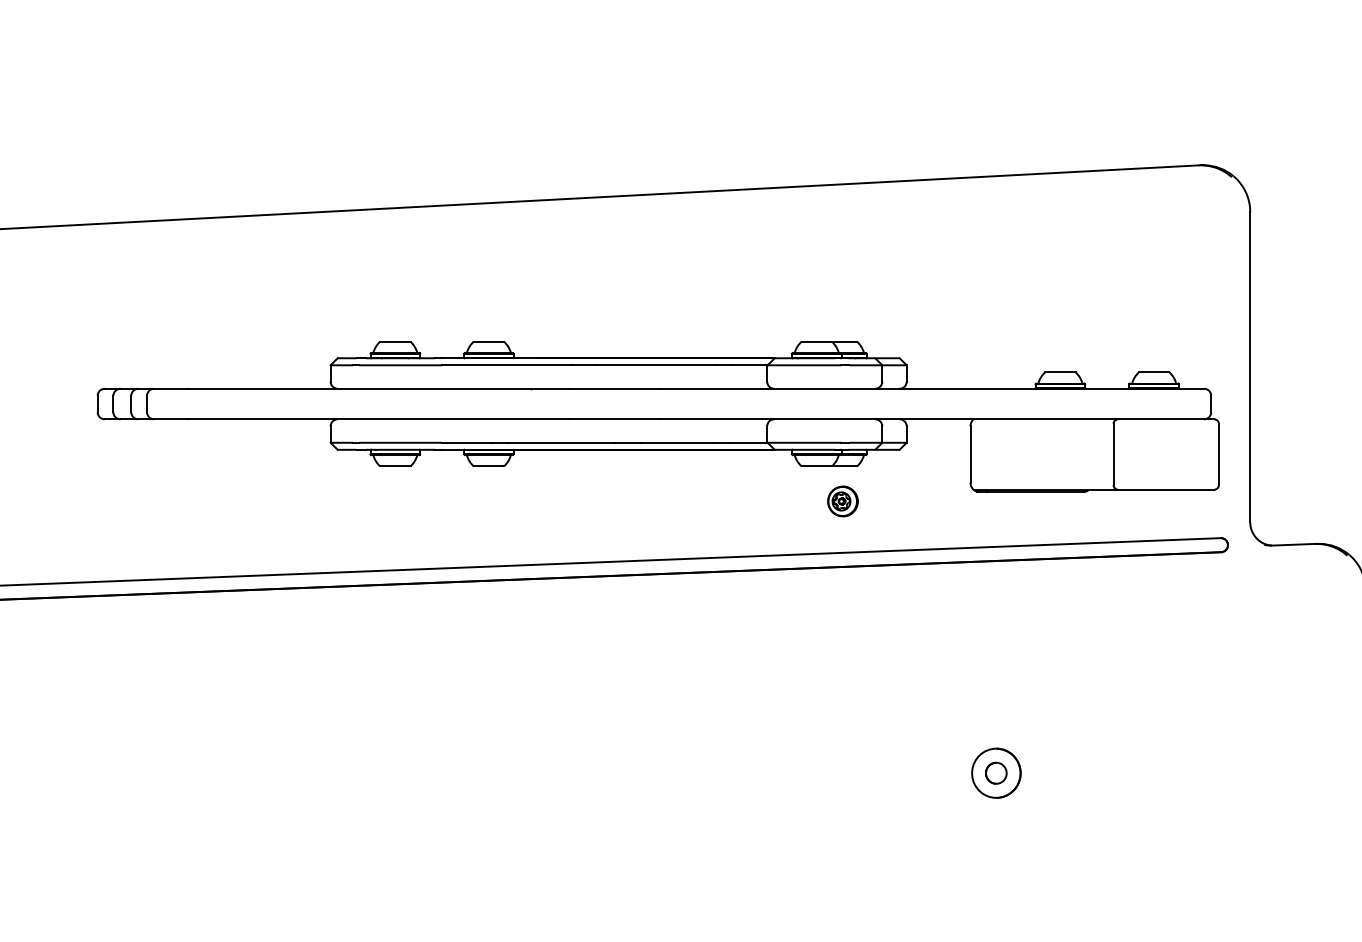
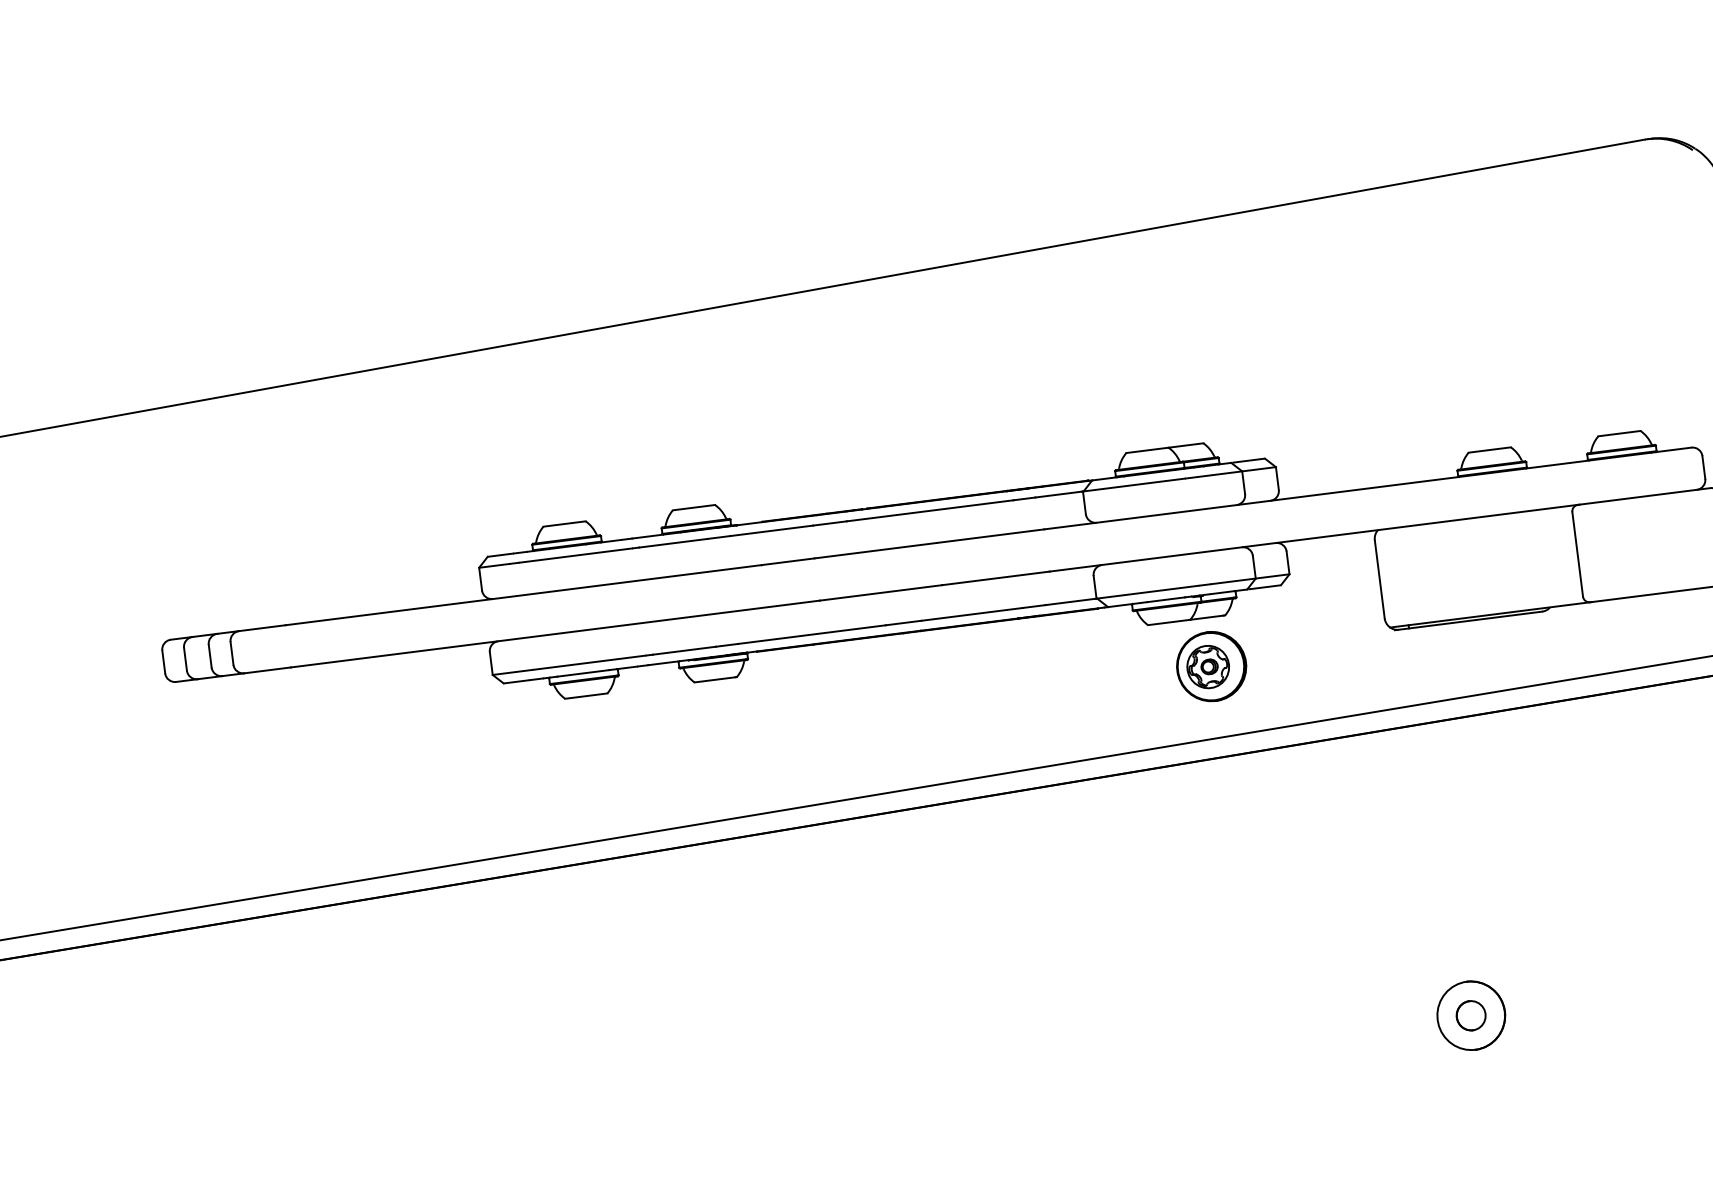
part: (842, 501) -> (1210, 666), size x1.67

